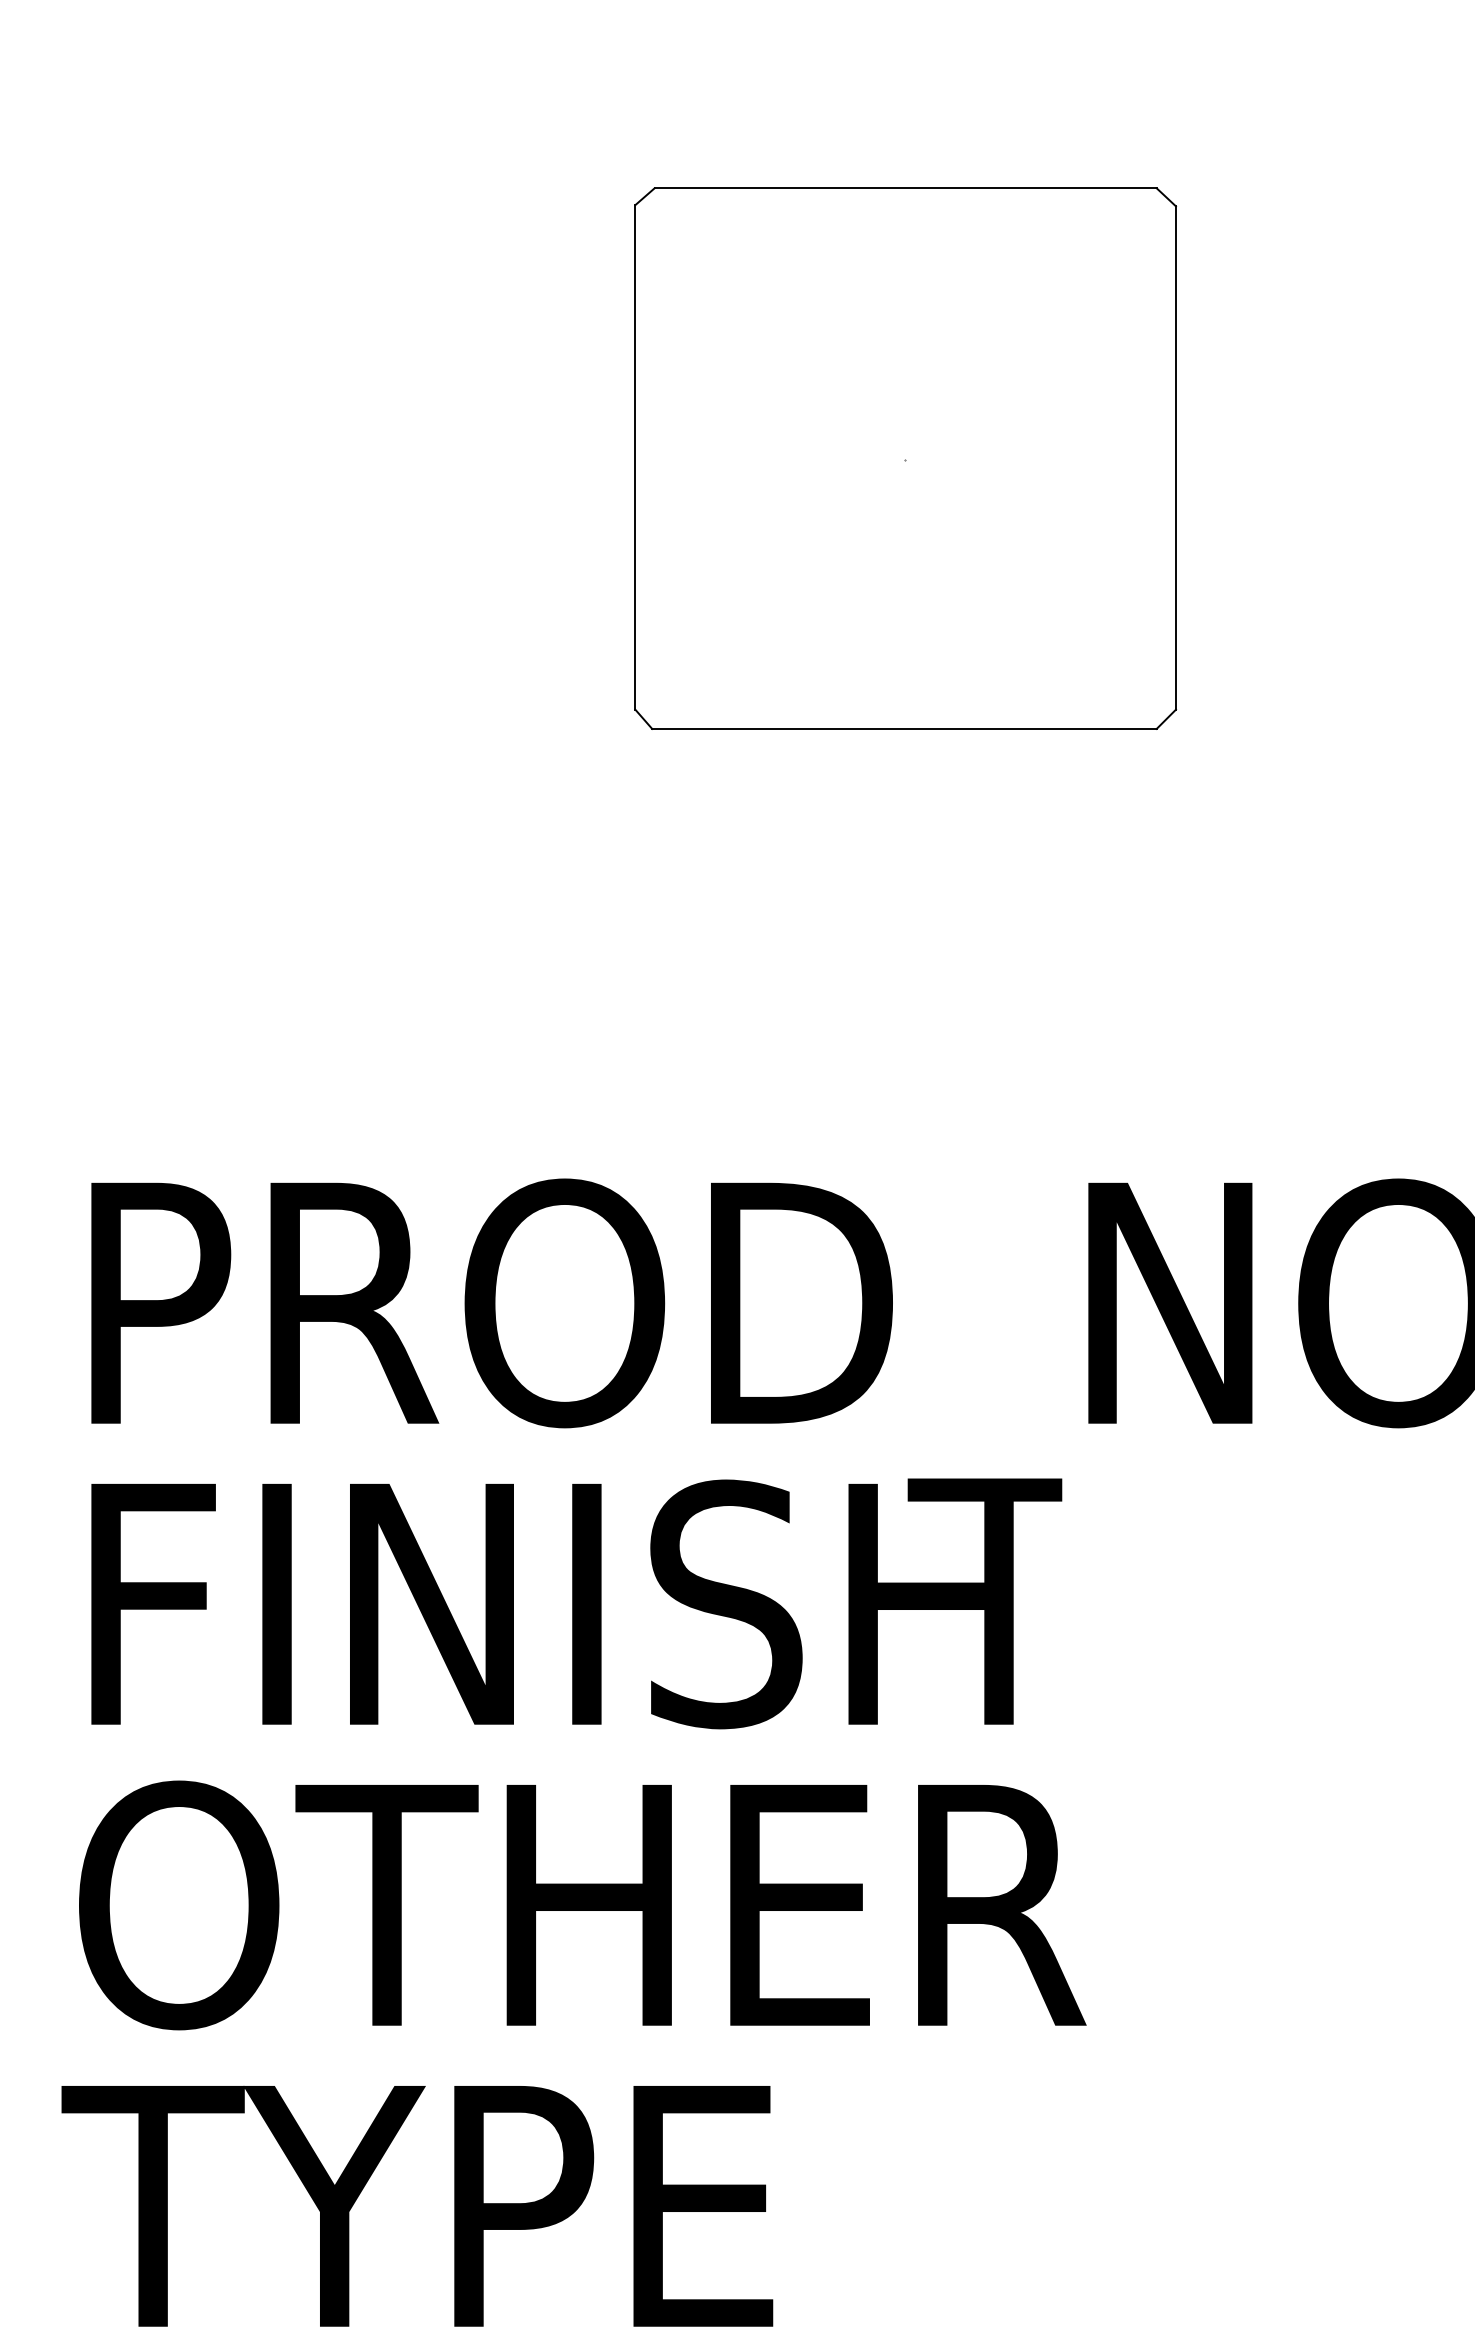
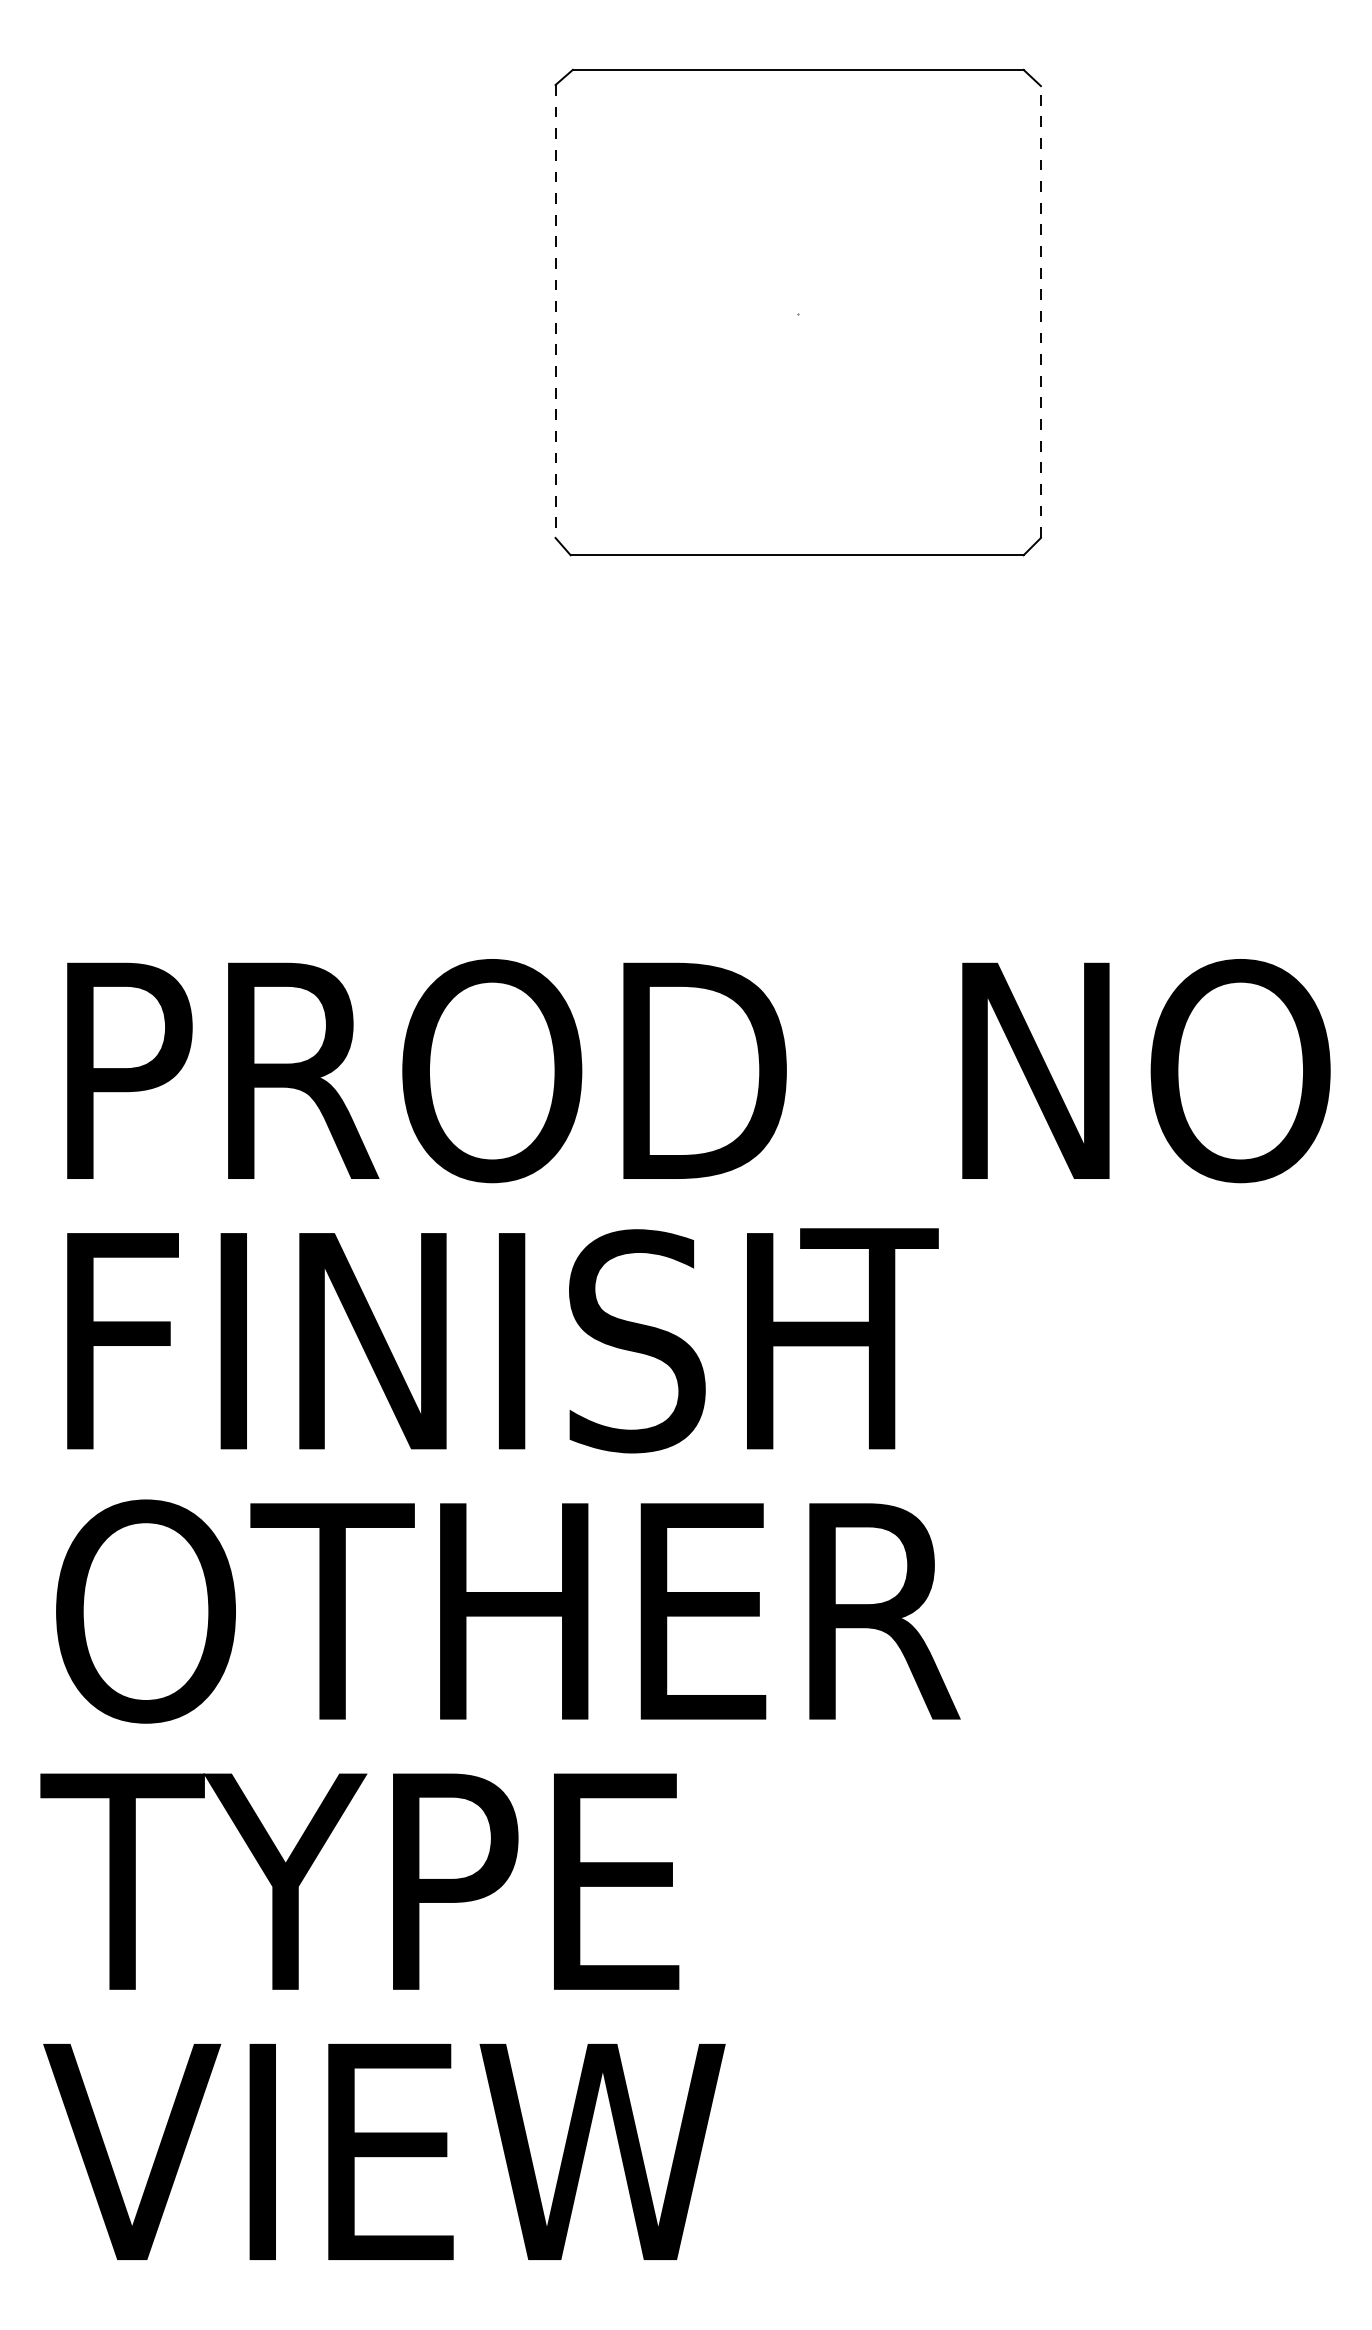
line: (635, 458) -> (555, 312), solid -> dashed
line: (1175, 458) -> (1040, 312), solid -> dashed

